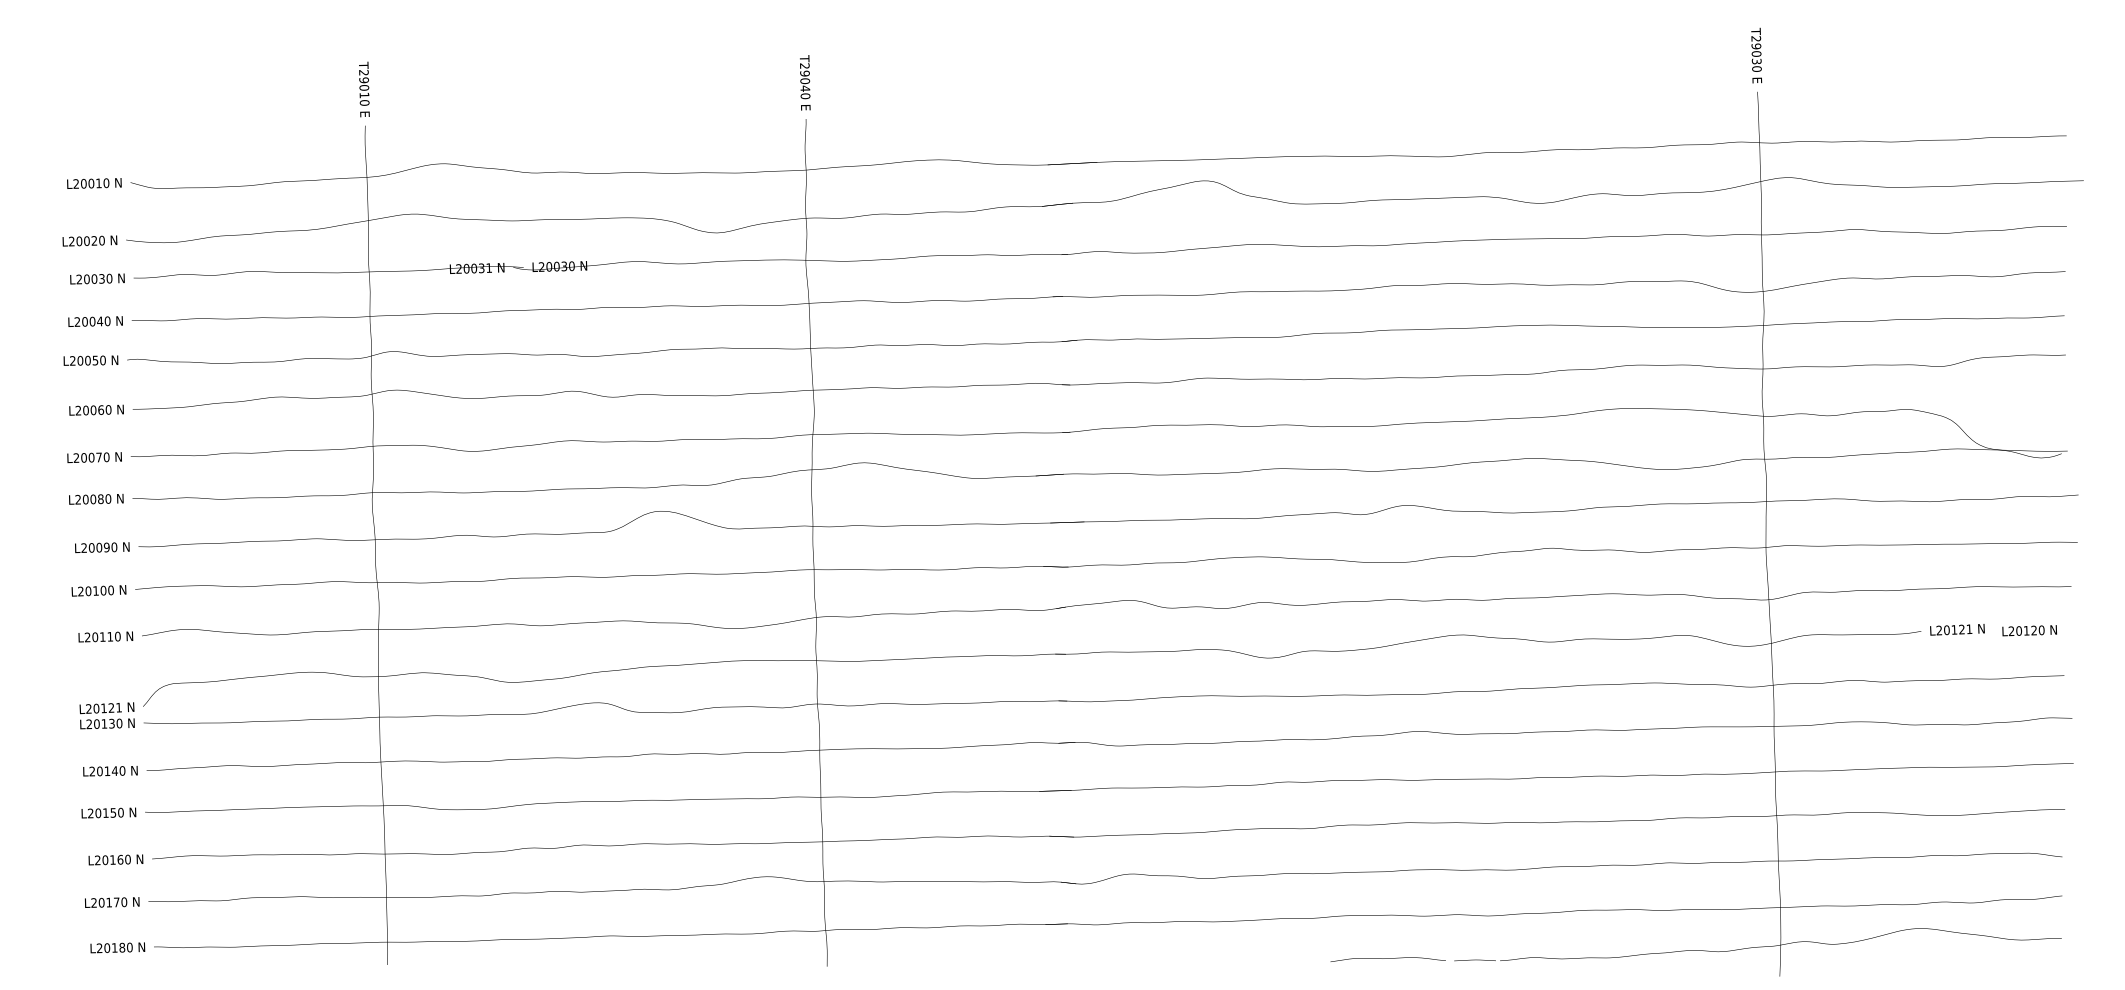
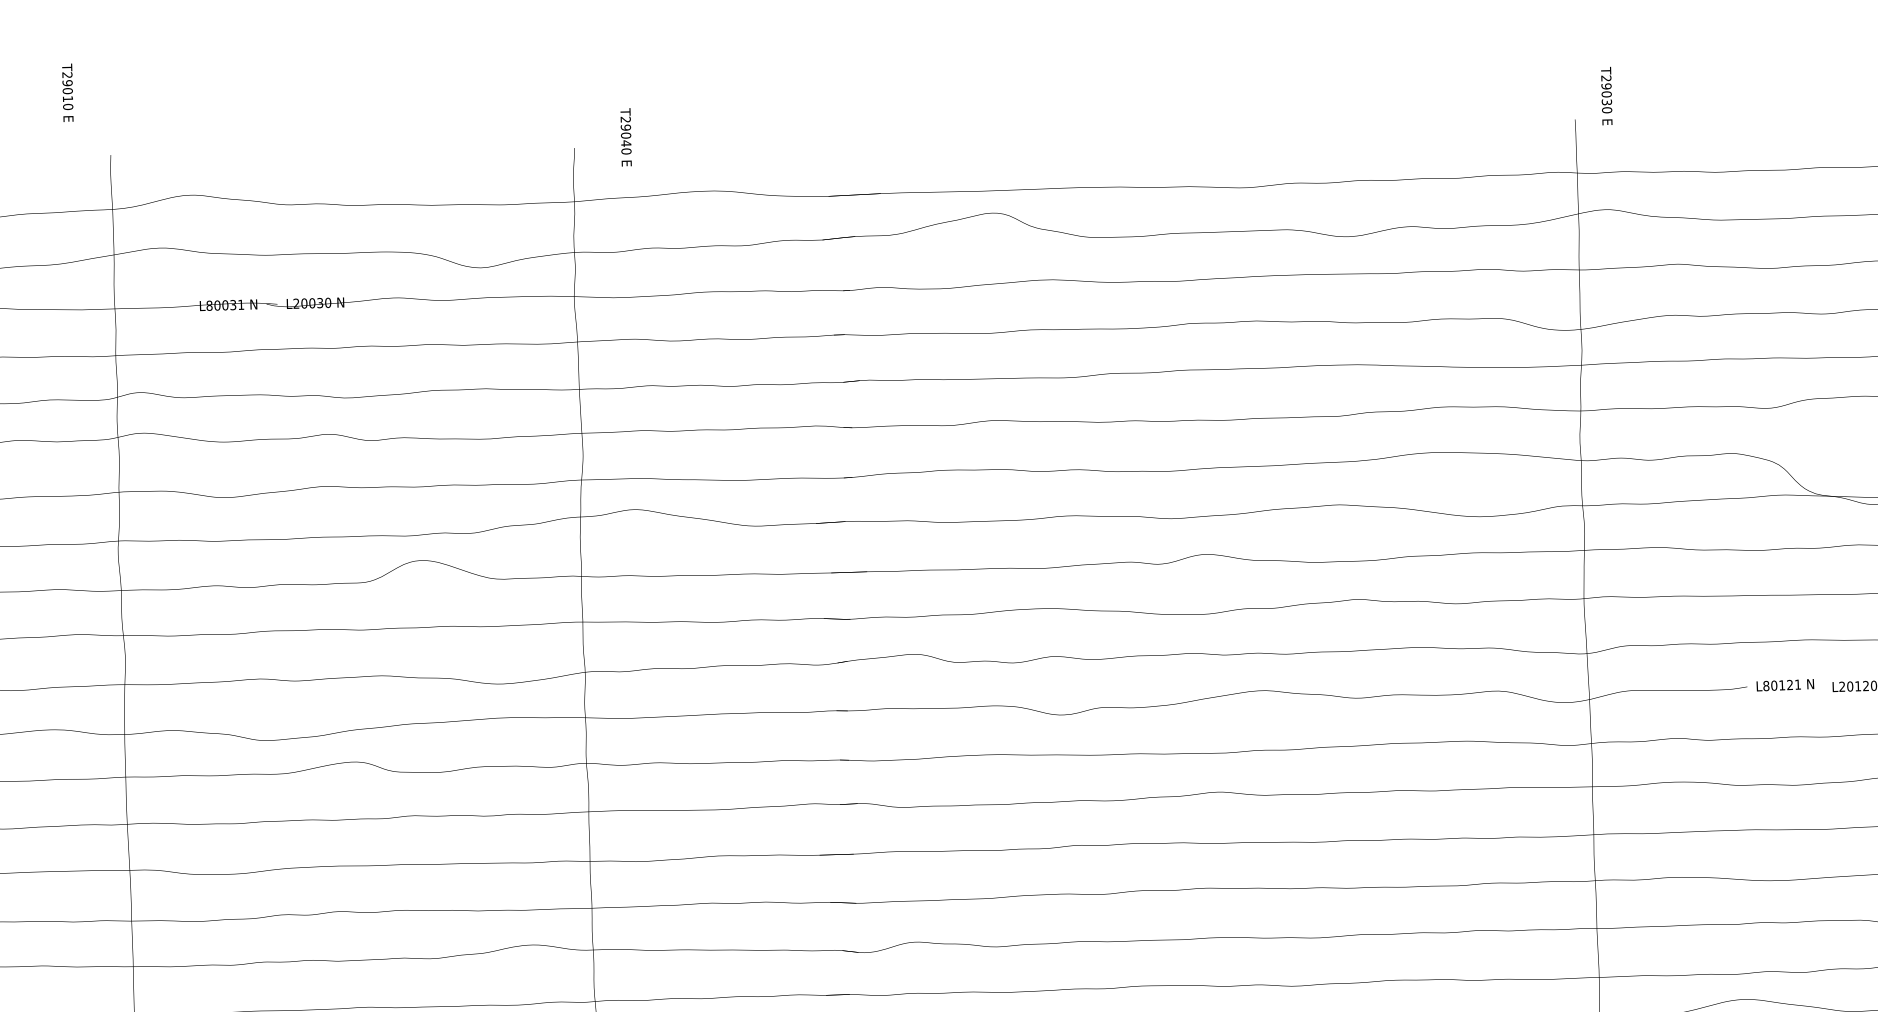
text: (1756, 55) -> (1606, 95), moved
text: (805, 82) -> (626, 137), moved
text: (364, 89) -> (67, 92), moved
text: (458, 268) -> (208, 305), L20031 -> L80031
text: (1939, 630) -> (1766, 685), L20121 -> L80121

